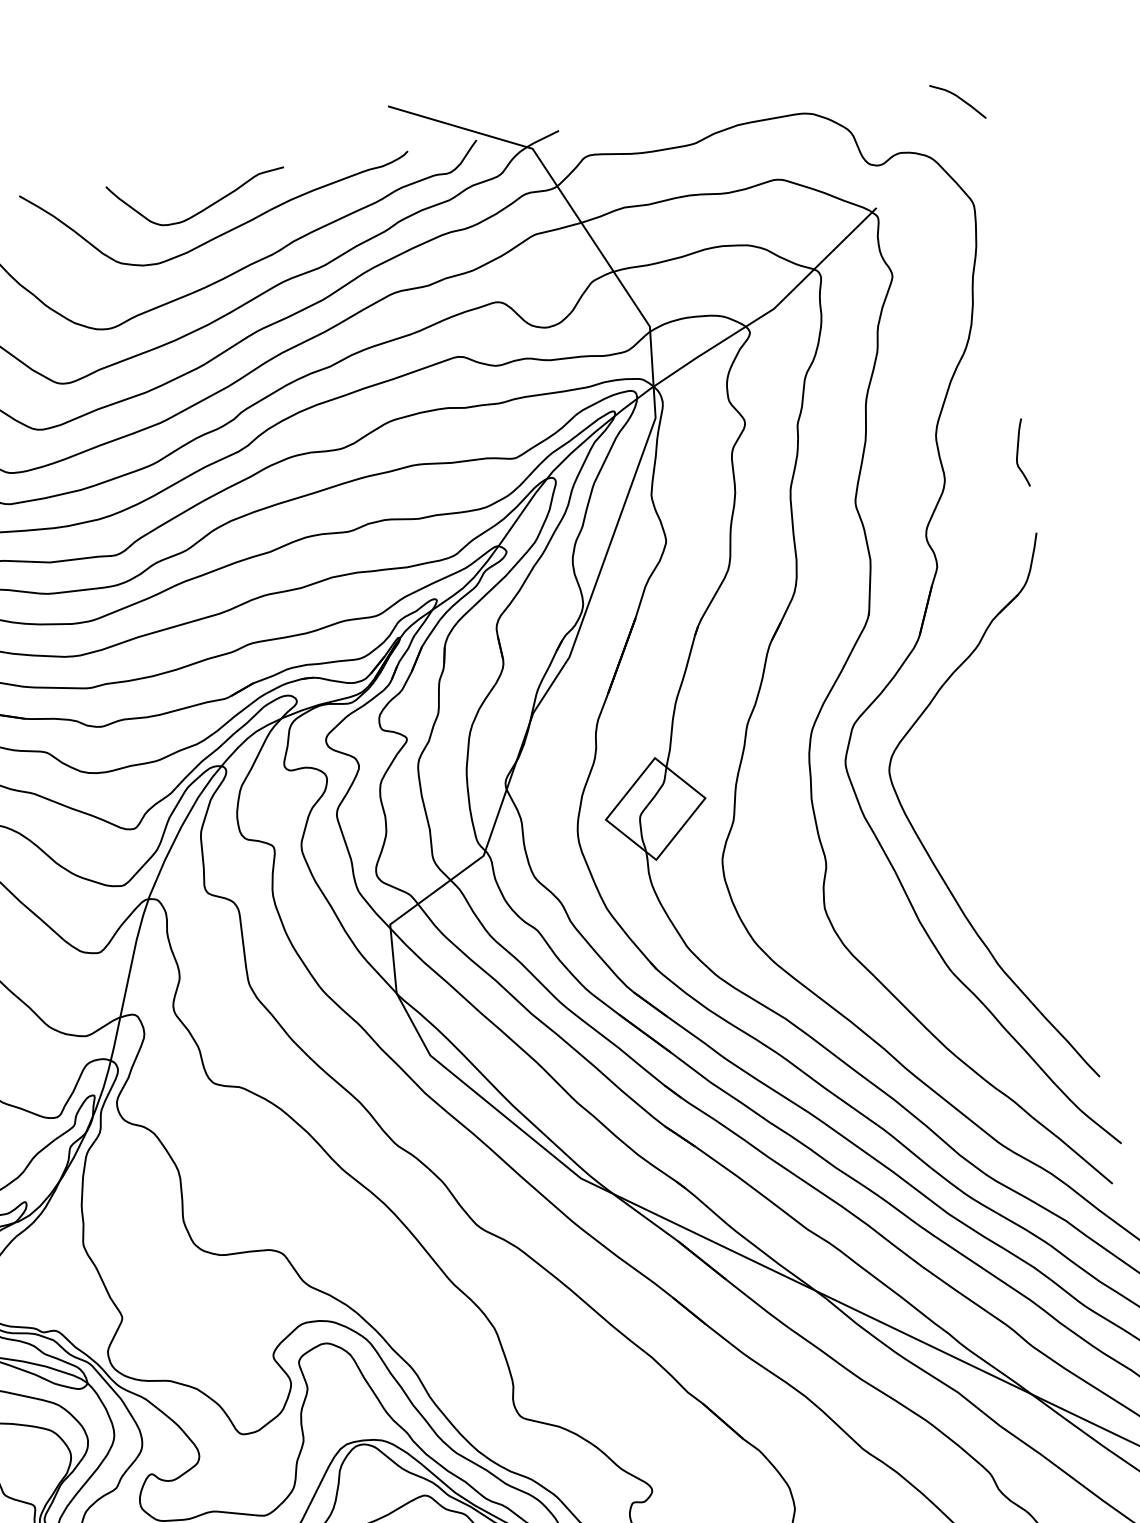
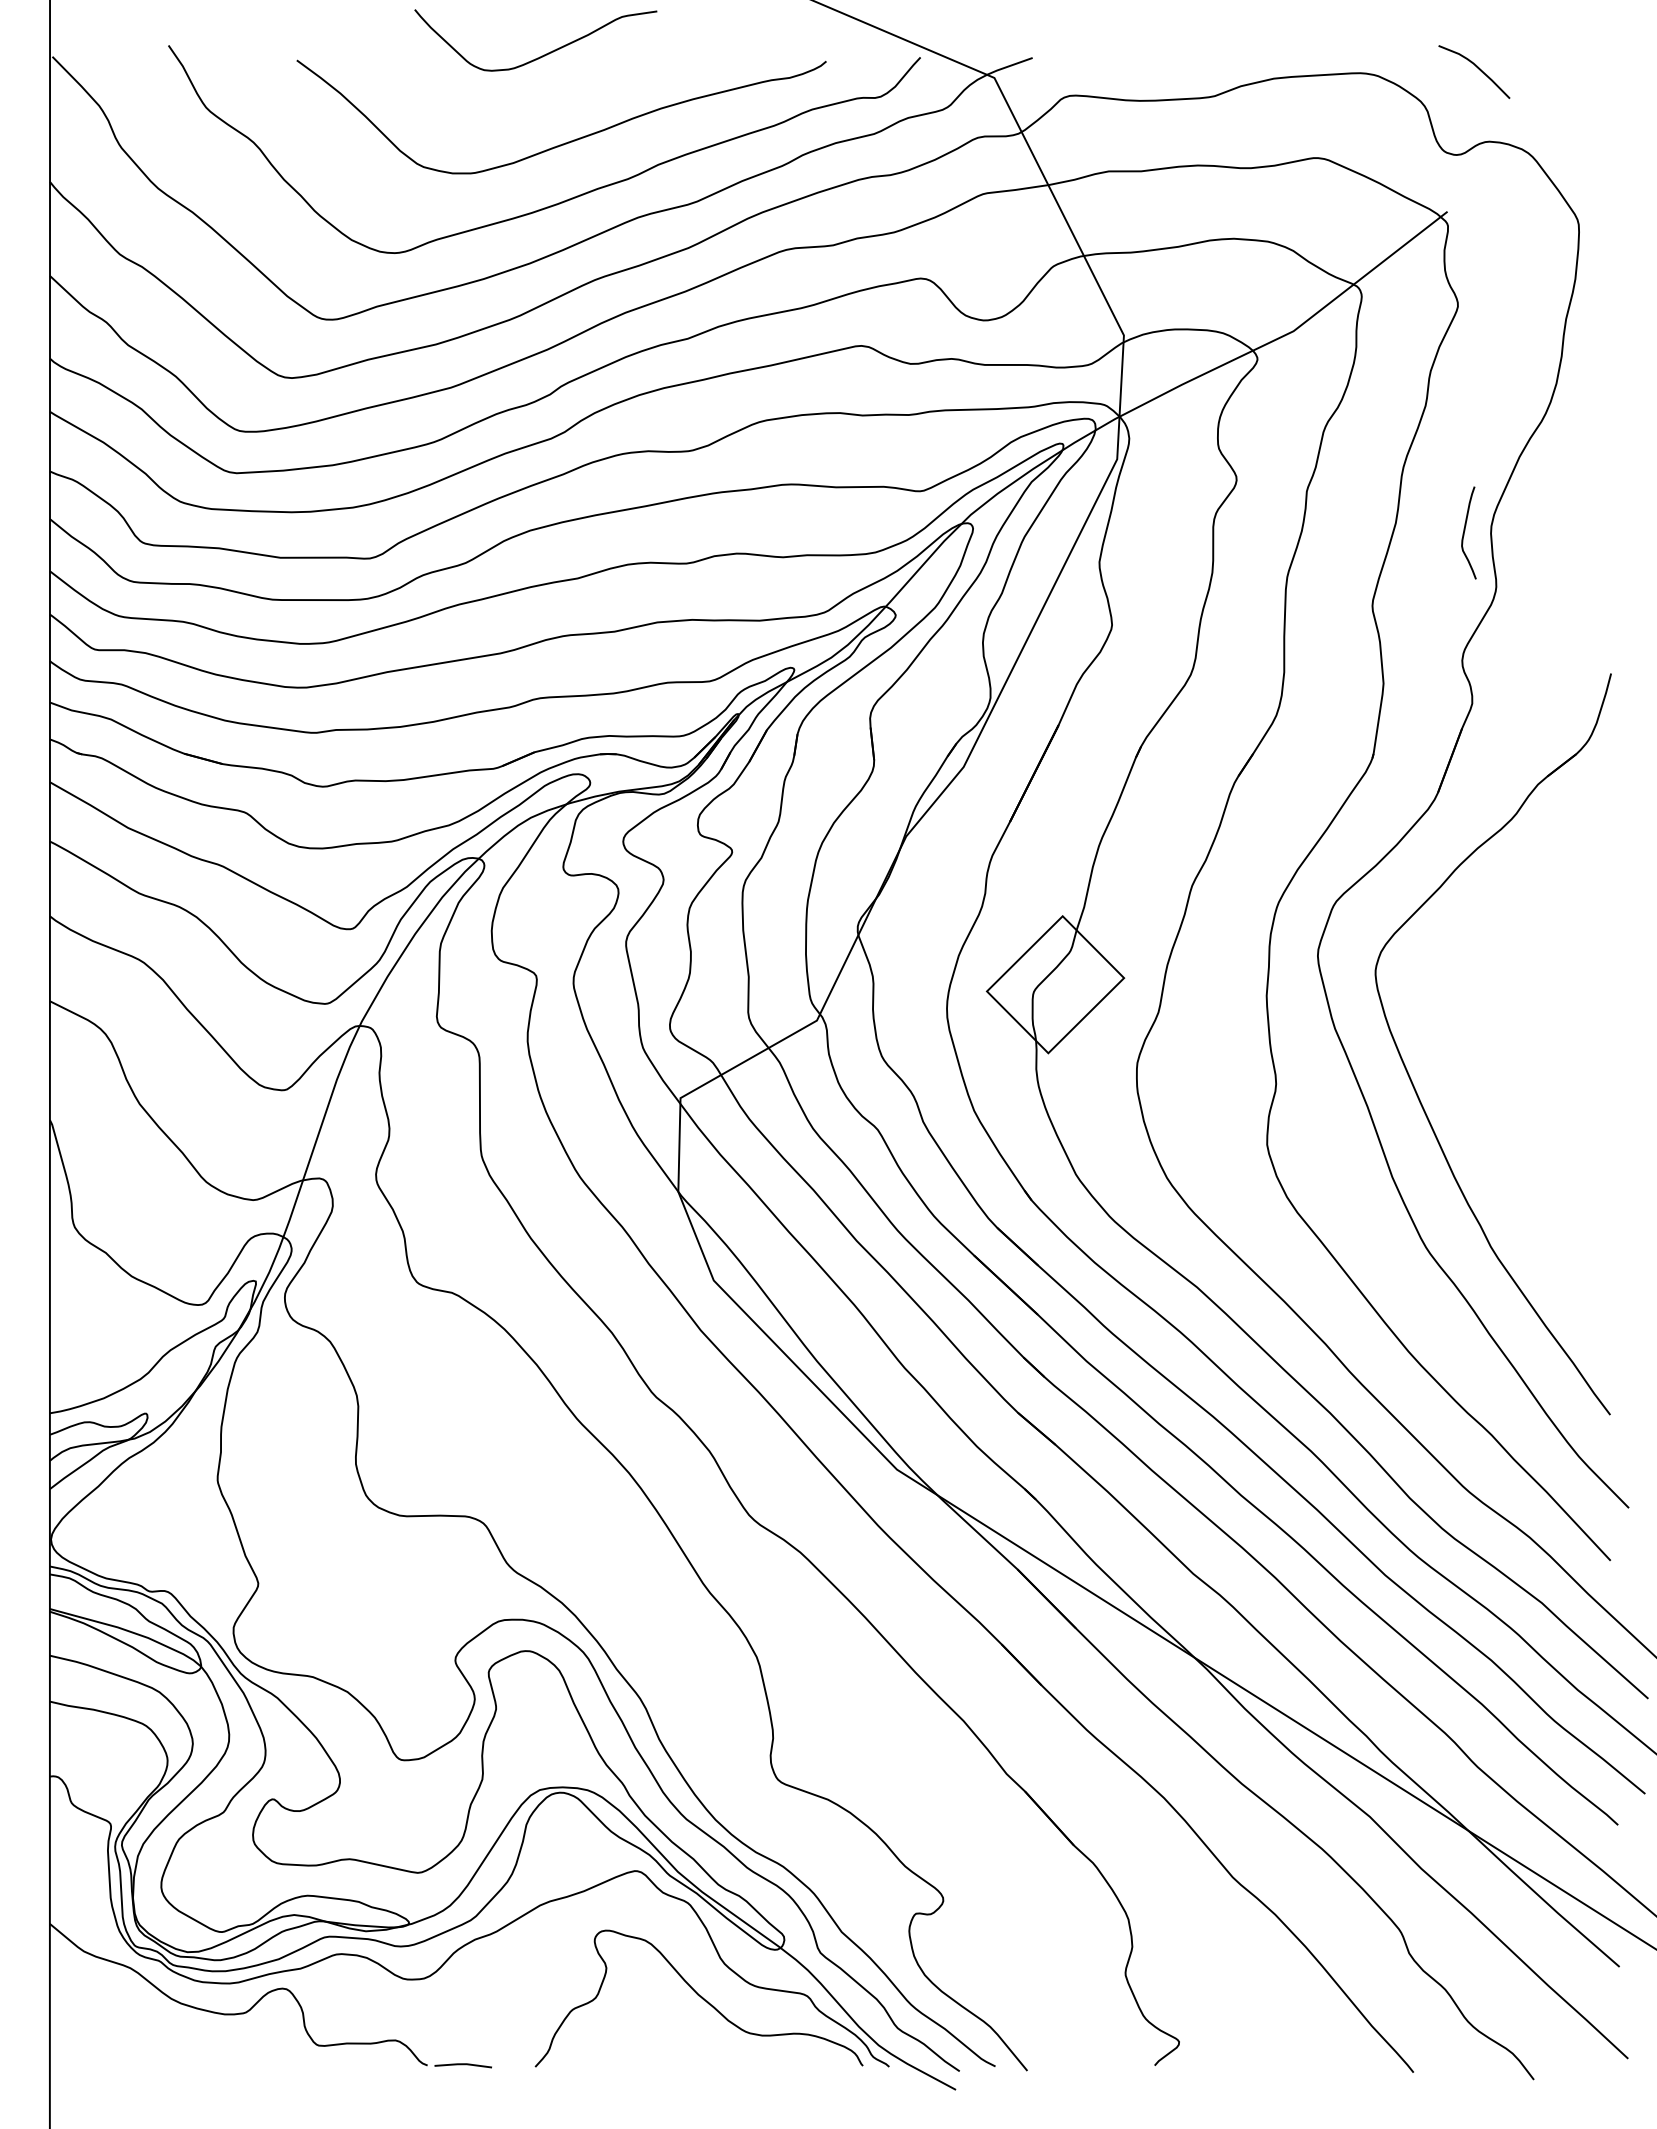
curve: (959, 99) -> (1477, 68), moved
curve: (202, 209) -> (541, 55), moved
curve: (1018, 451) -> (1465, 530), moved

